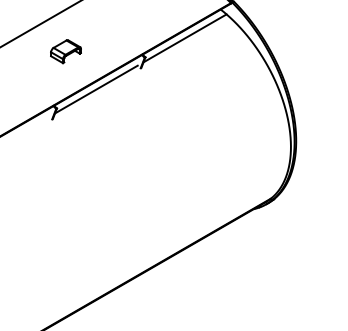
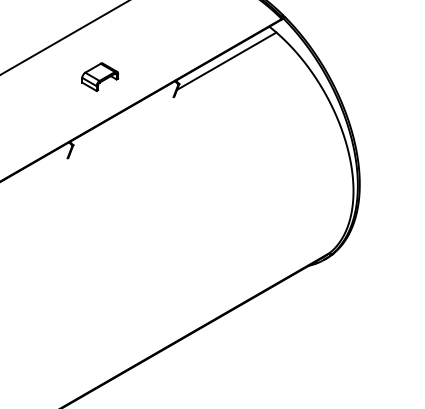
part: (66, 51) -> (100, 77), moved
line: (96, 89) -> (120, 122), removed

